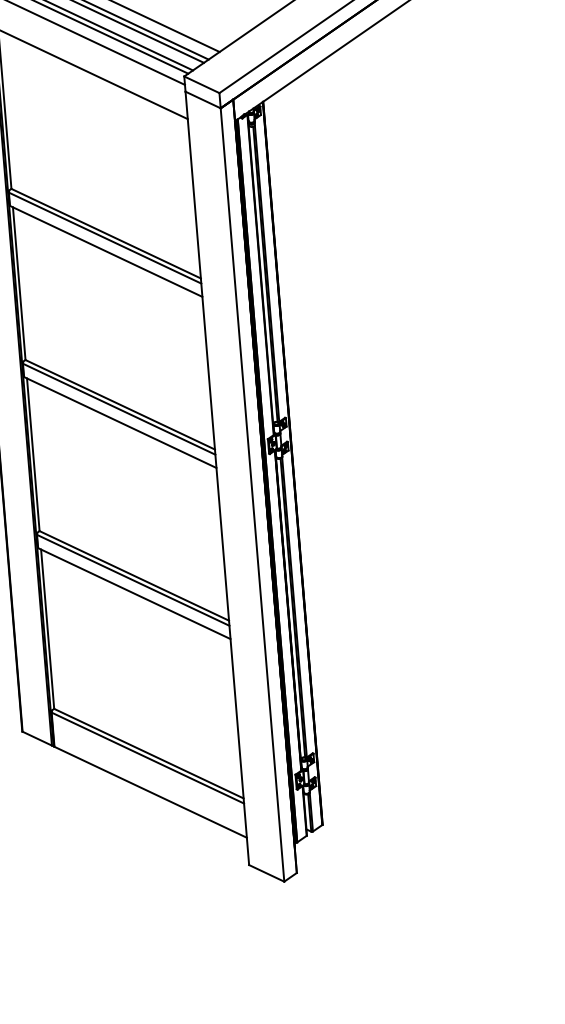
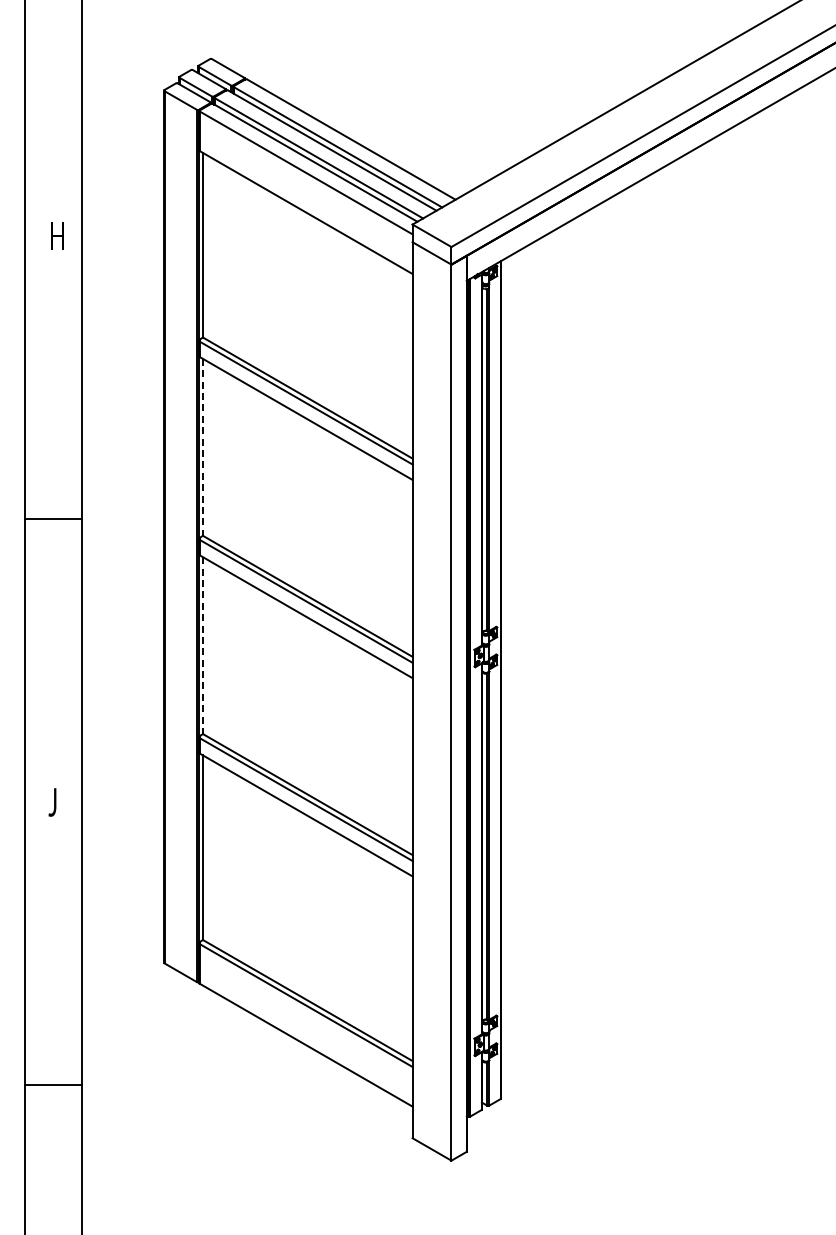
line: (19, 283) -> (203, 447), solid -> dashed
line: (33, 455) -> (203, 646), solid -> dashed

